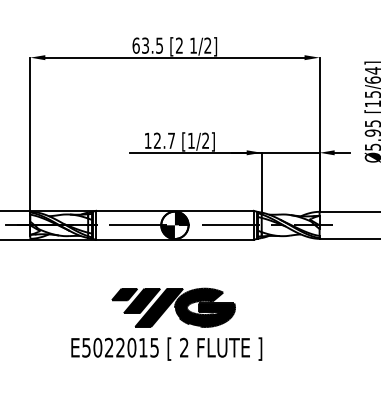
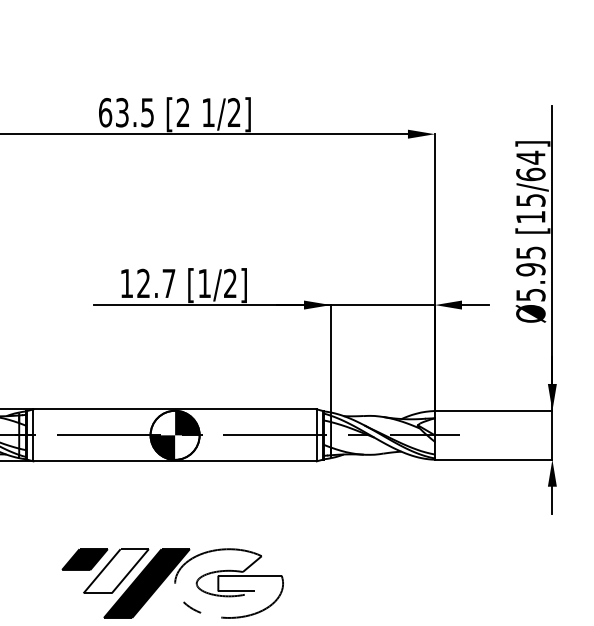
fill: (141, 300) -> (115, 570), removed
fill: (204, 307) -> (228, 582), removed

